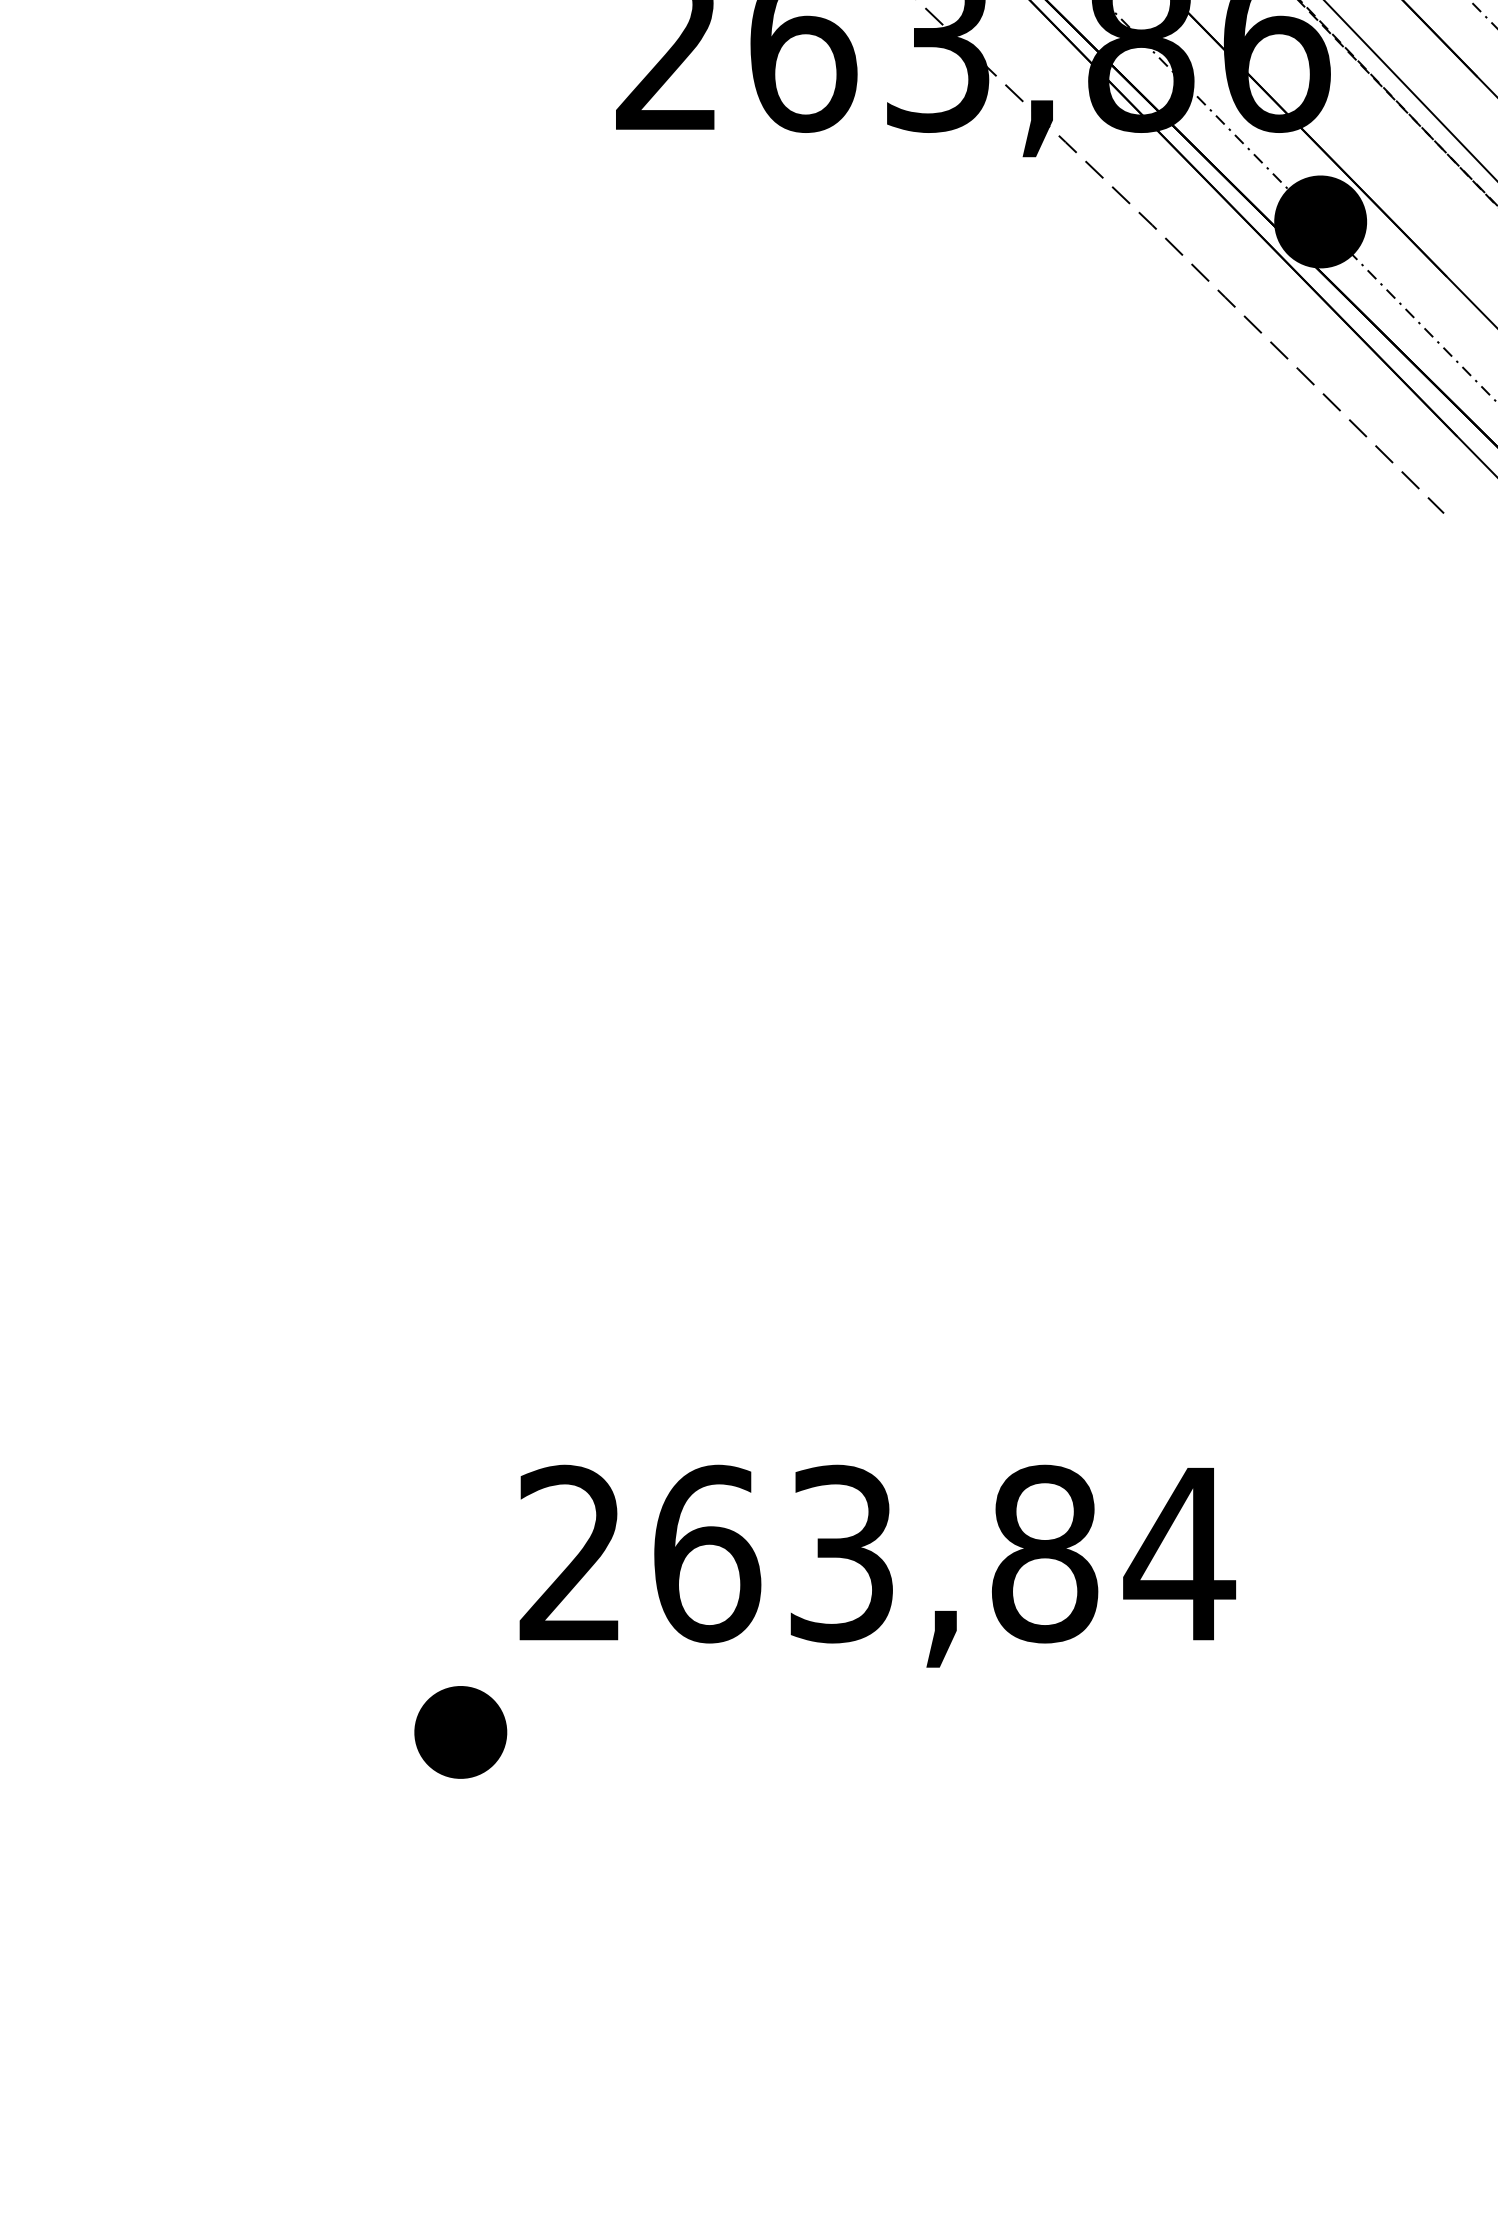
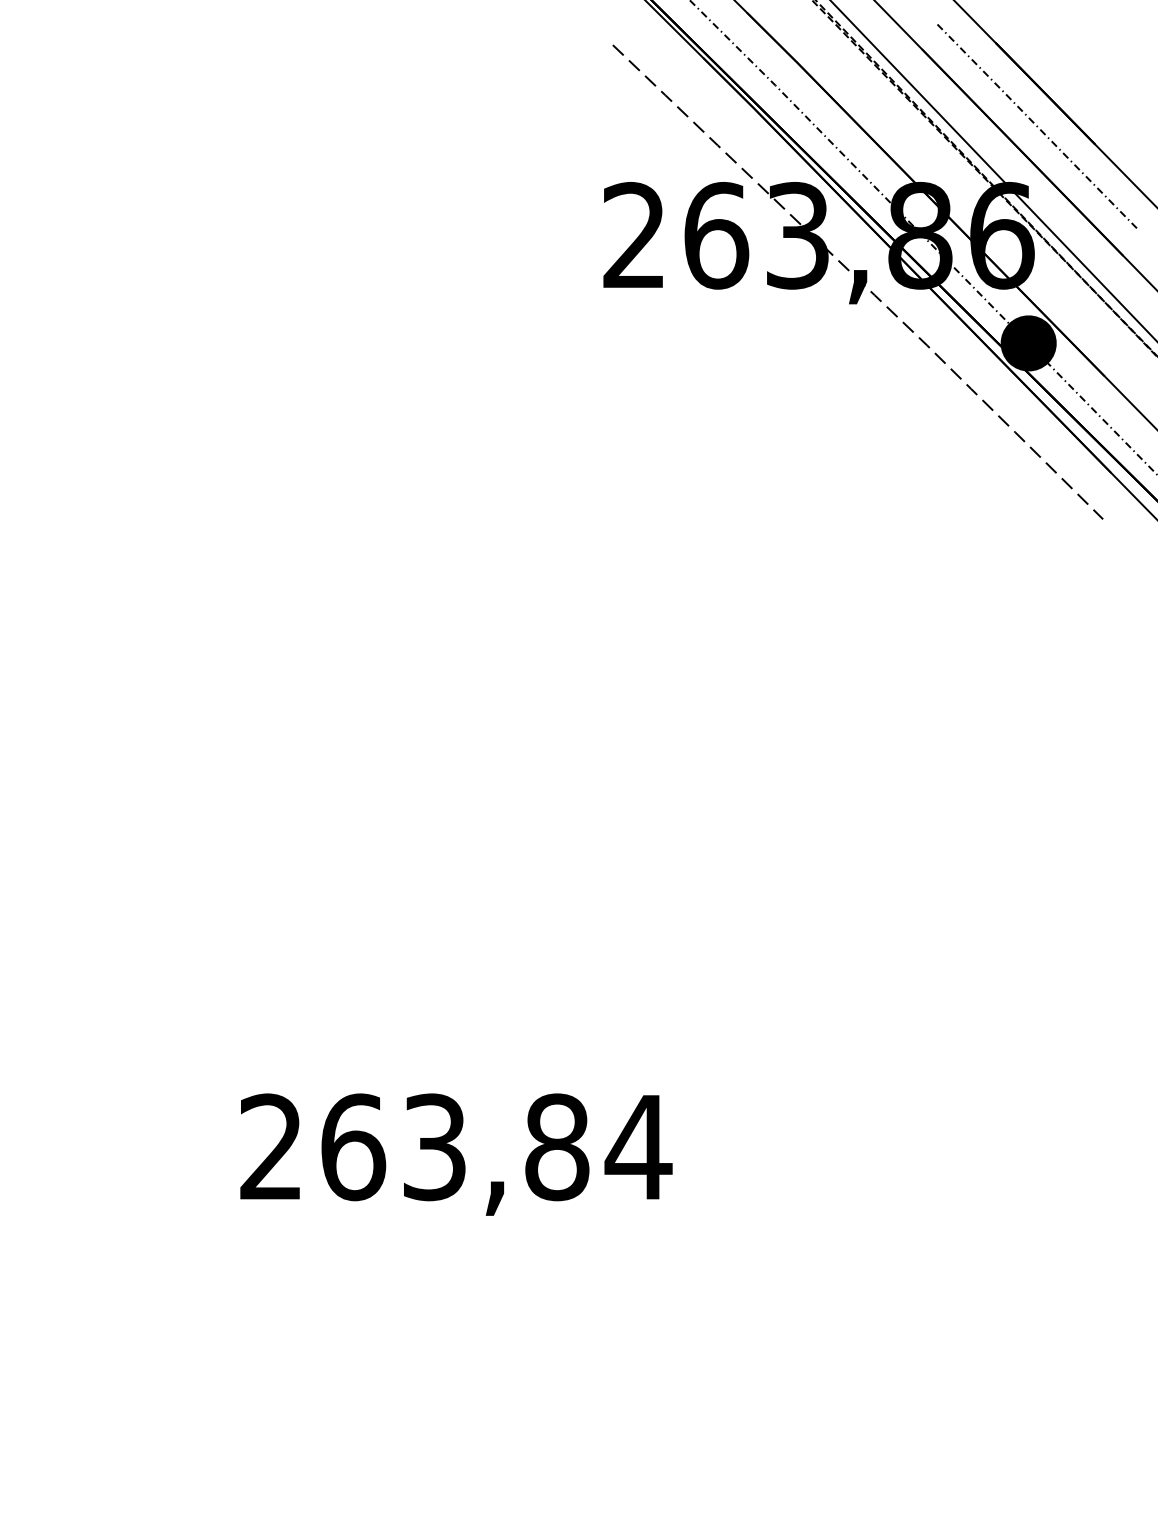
text: (877, 1565) -> (456, 1154), moved
part: (460, 1731) -> (509, 1254), removed

